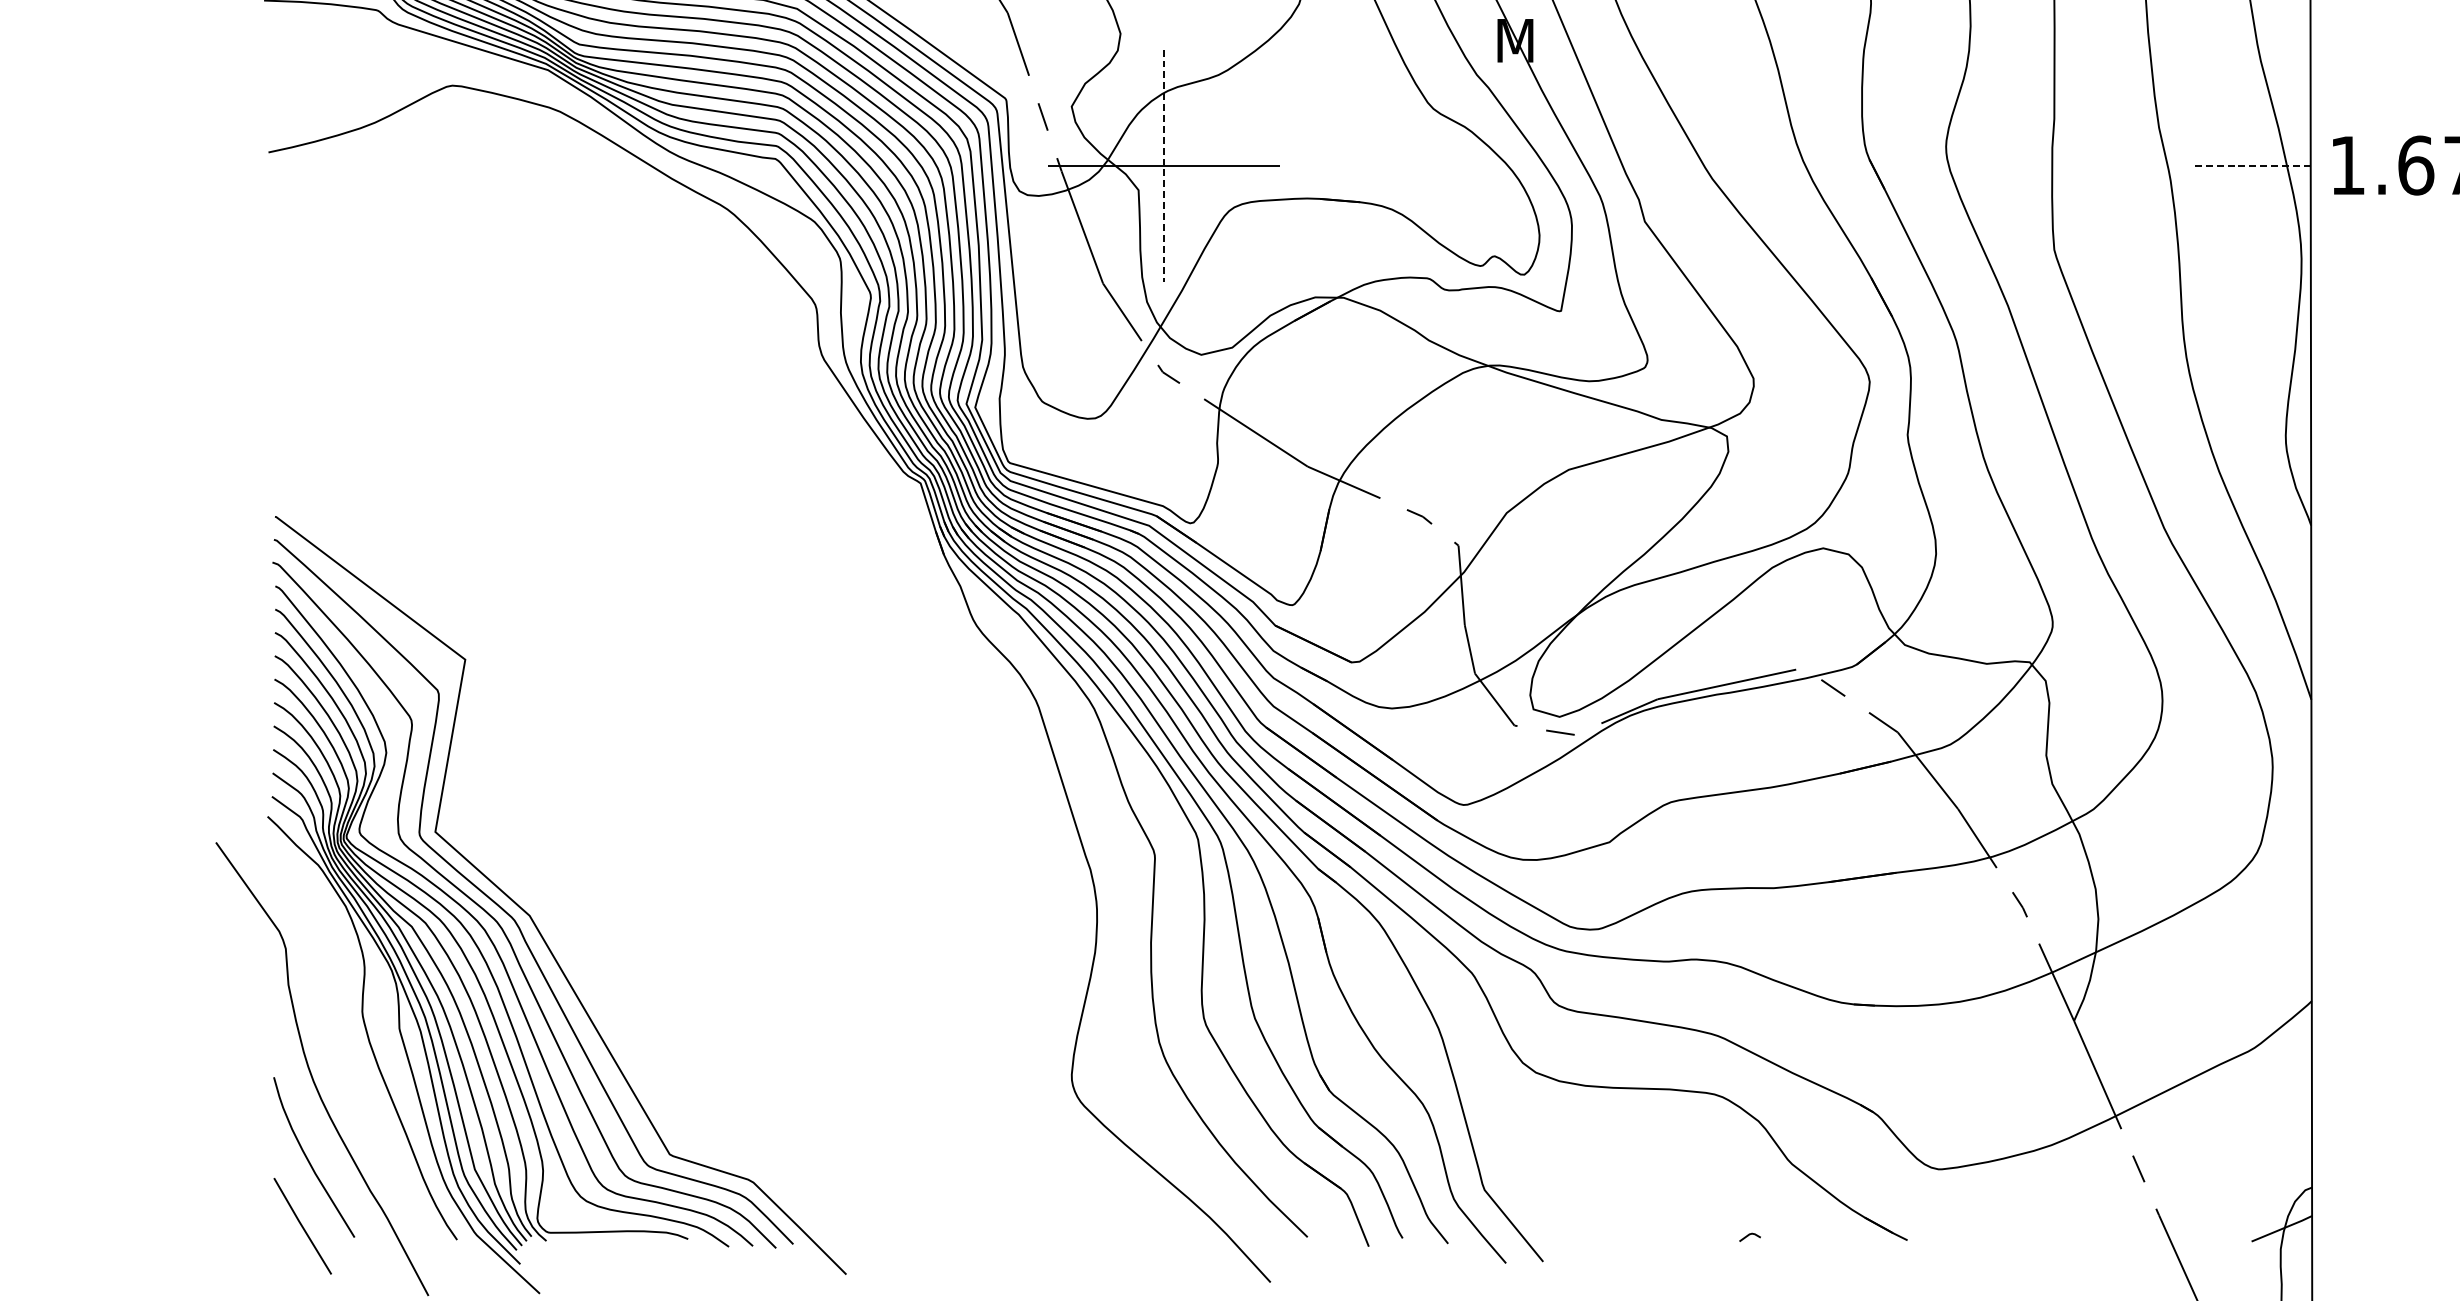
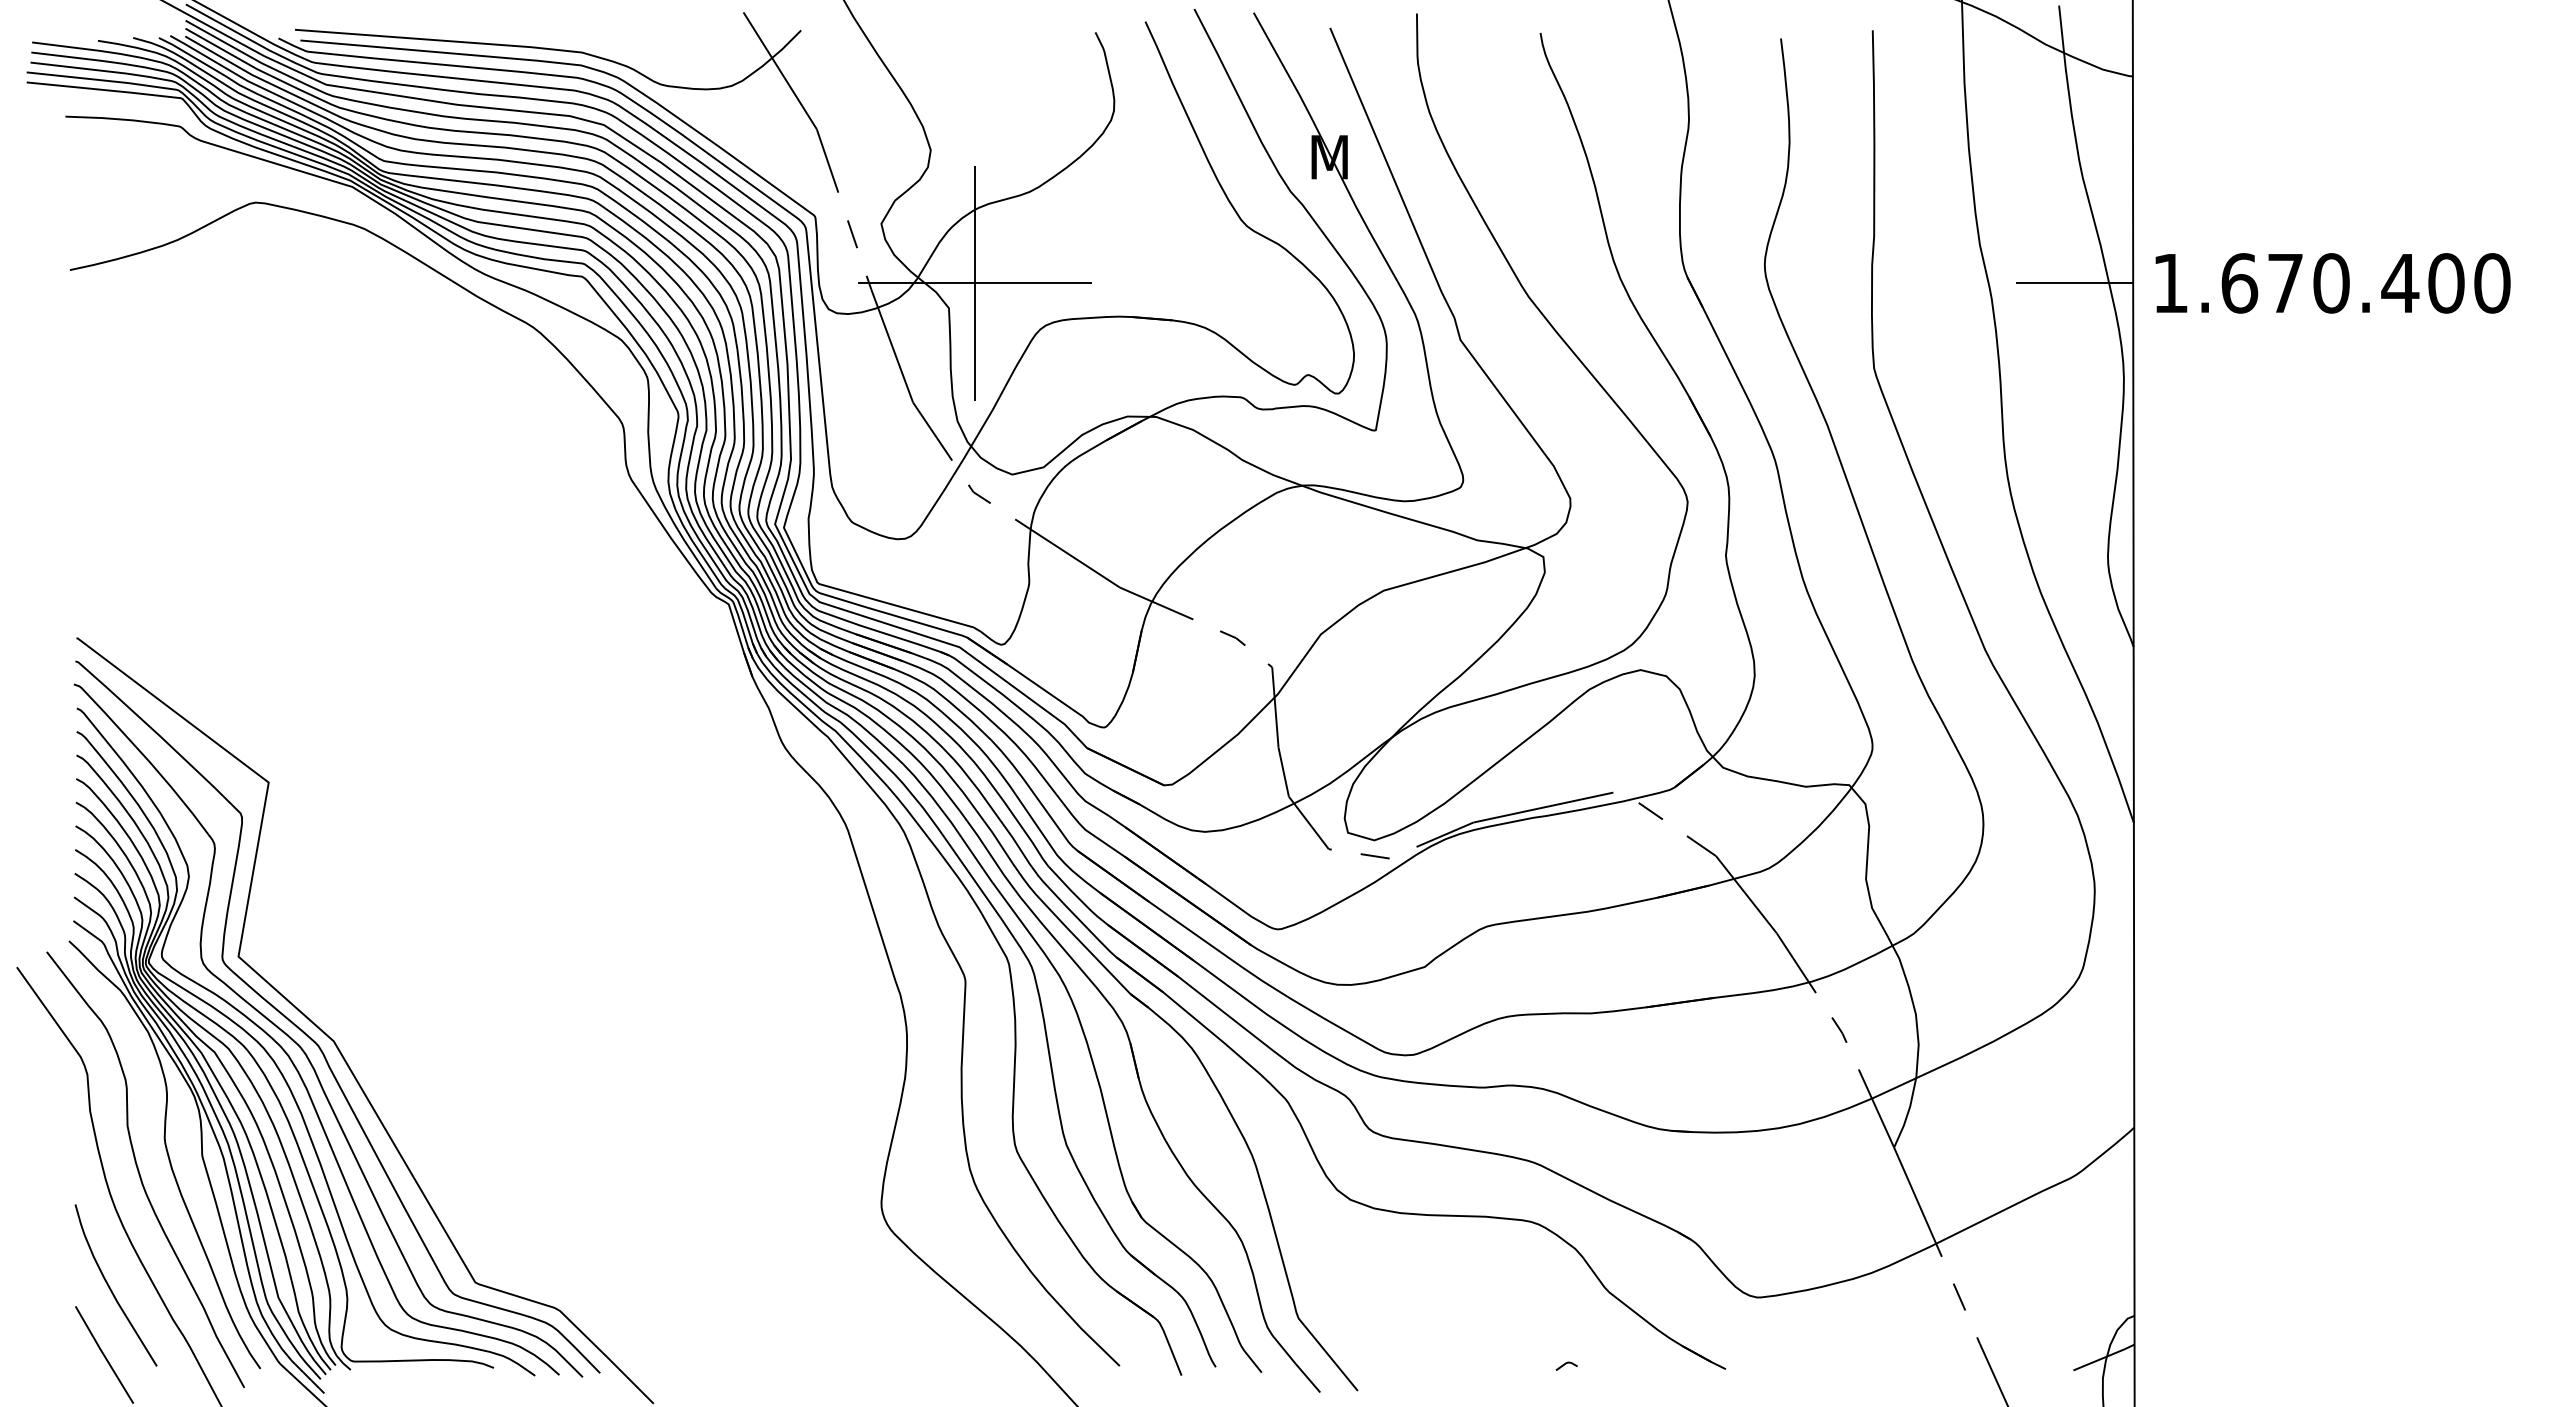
line: (1163, 165) -> (974, 283), dashed -> solid
line: (2252, 165) -> (2074, 283), dashed -> solid
curve: (337, 1043) -> (139, 1170), added

